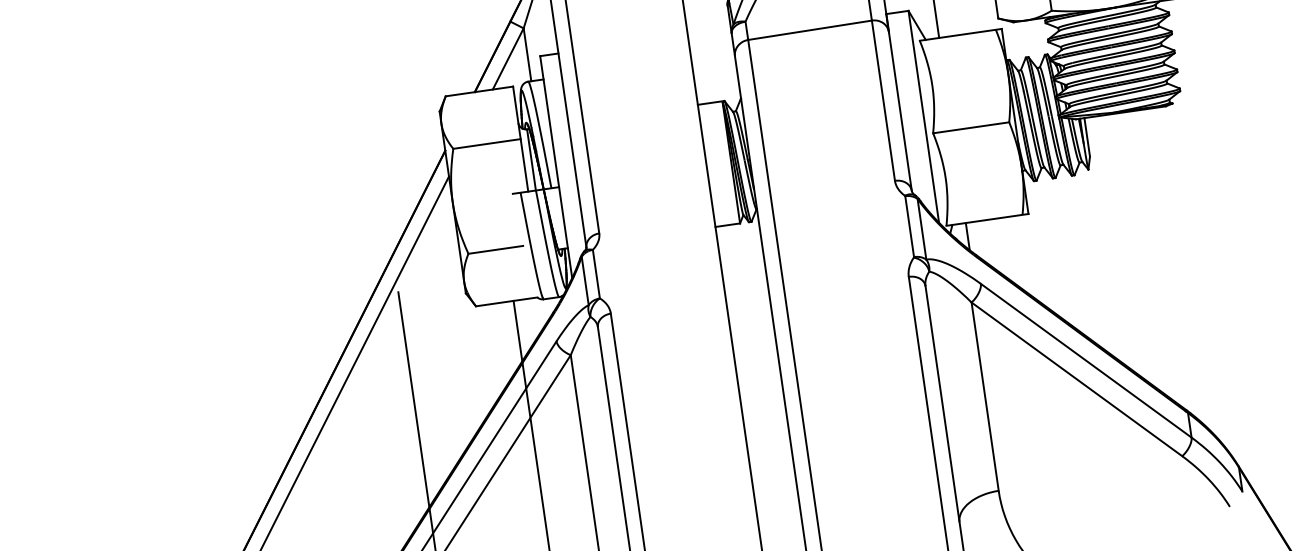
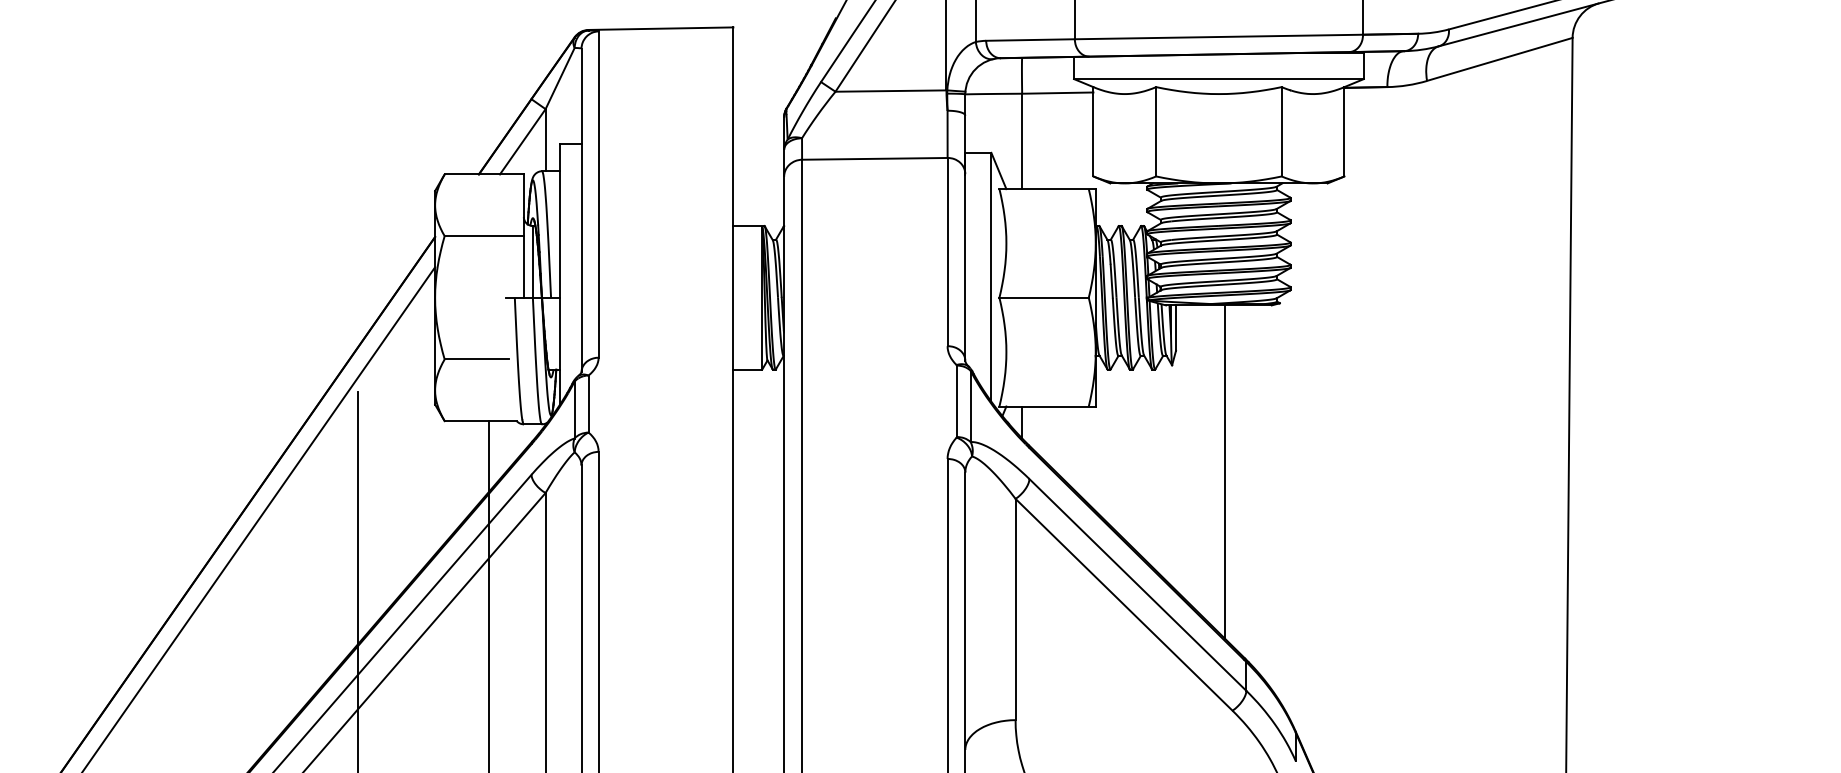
line: (1146, 253) -> (1225, 471), added

